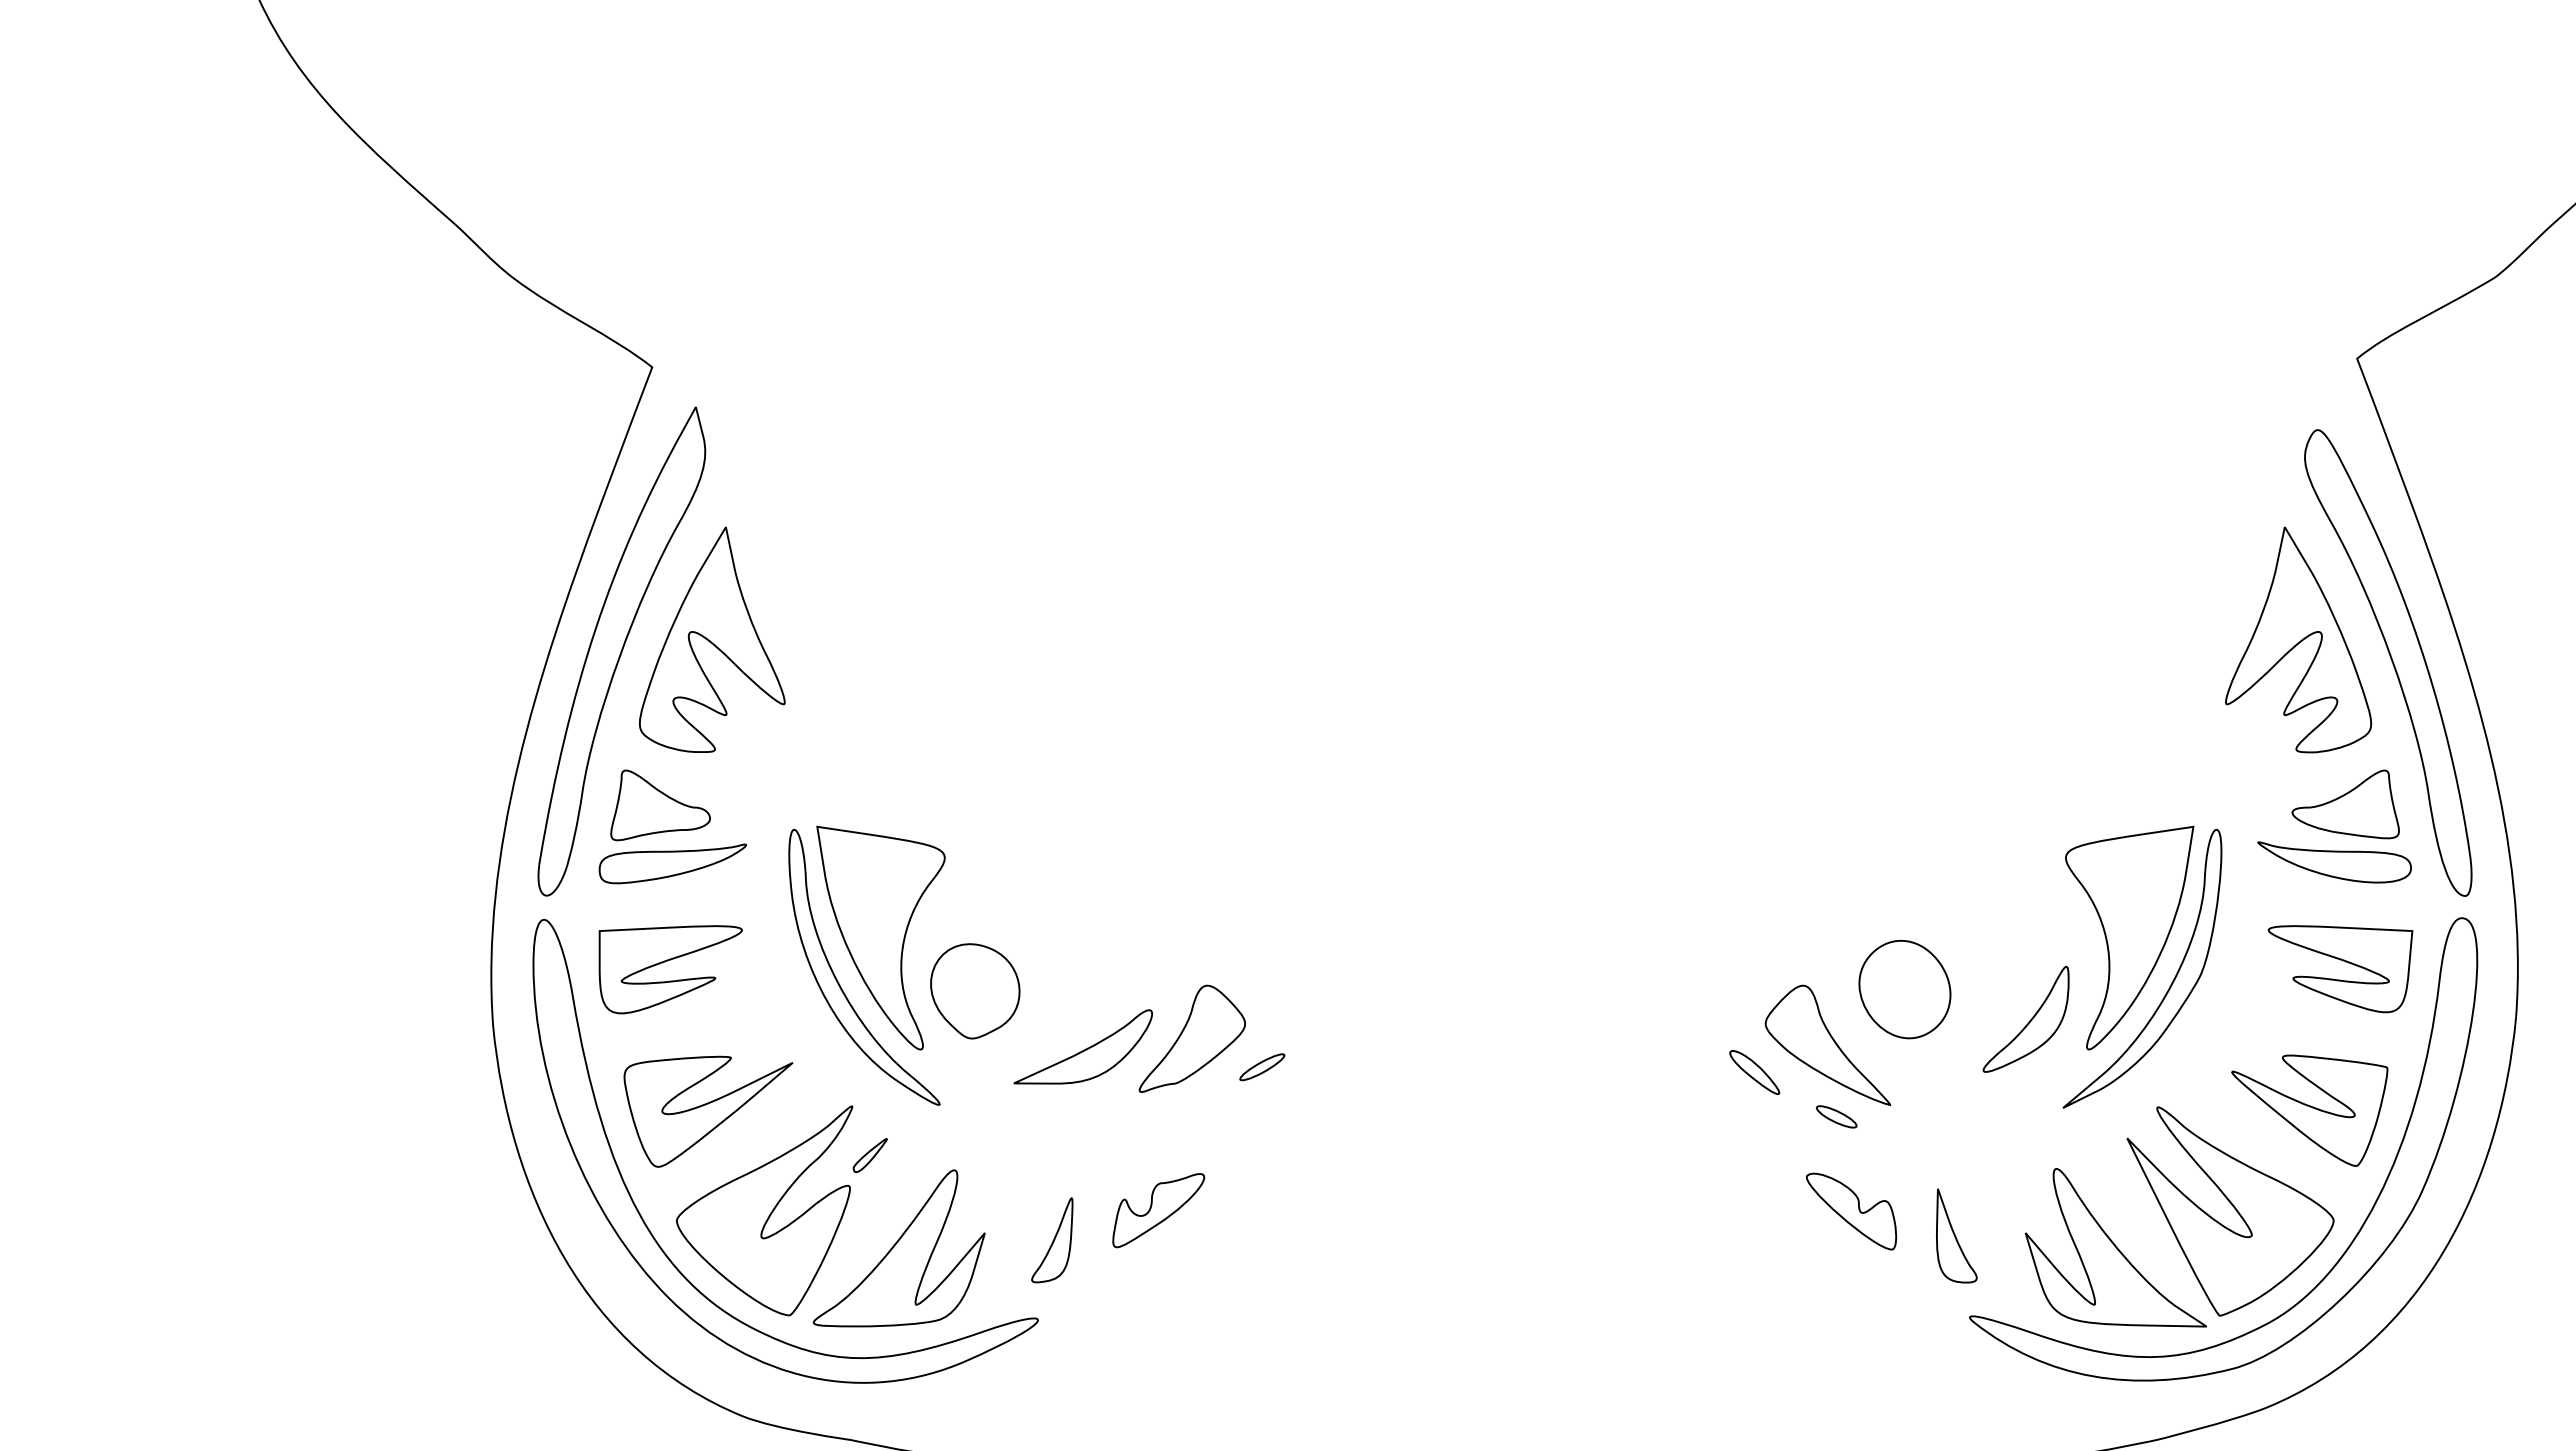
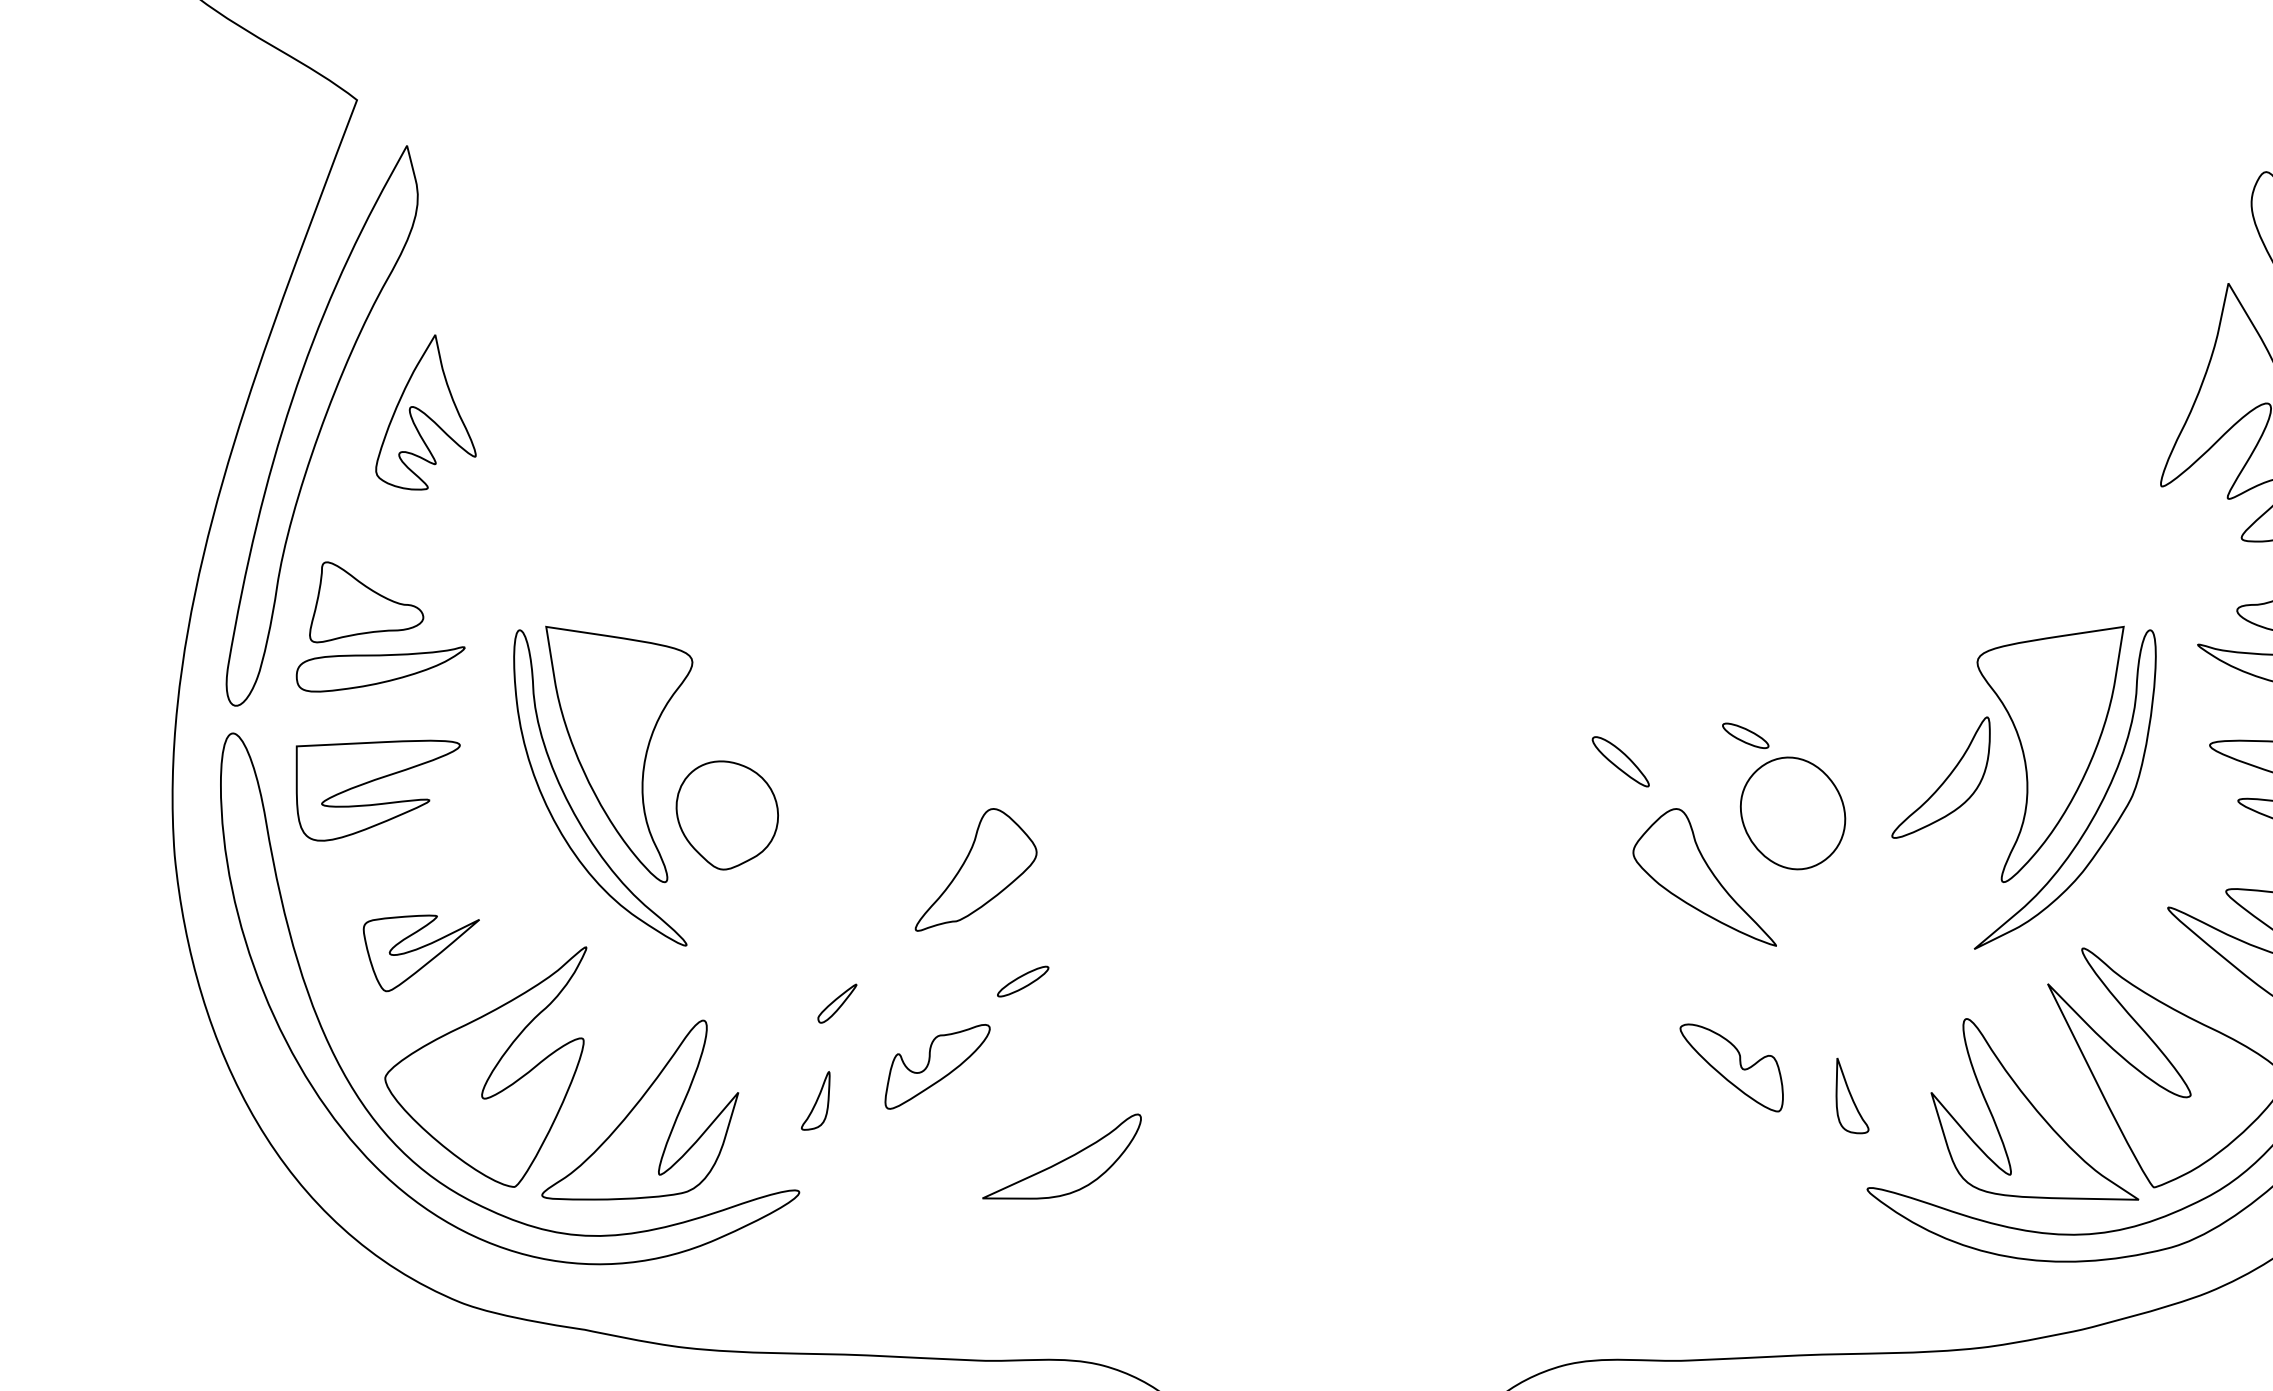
part: (712, 639) -> (426, 412), size x0.6
part: (2025, 1018) -> (1940, 776), moved
part: (1082, 1046) -> (1061, 1156), moved
part: (1262, 1067) -> (1023, 981), moved
part: (1754, 1072) -> (1620, 761), moved
part: (708, 1111) -> (421, 953), size x0.6
part: (1836, 1116) -> (1745, 735), moved
part: (869, 1155) -> (836, 1003), moved
part: (1956, 1235) -> (1852, 1095), size x0.7
part: (1052, 1240) -> (815, 1101), size x0.6

